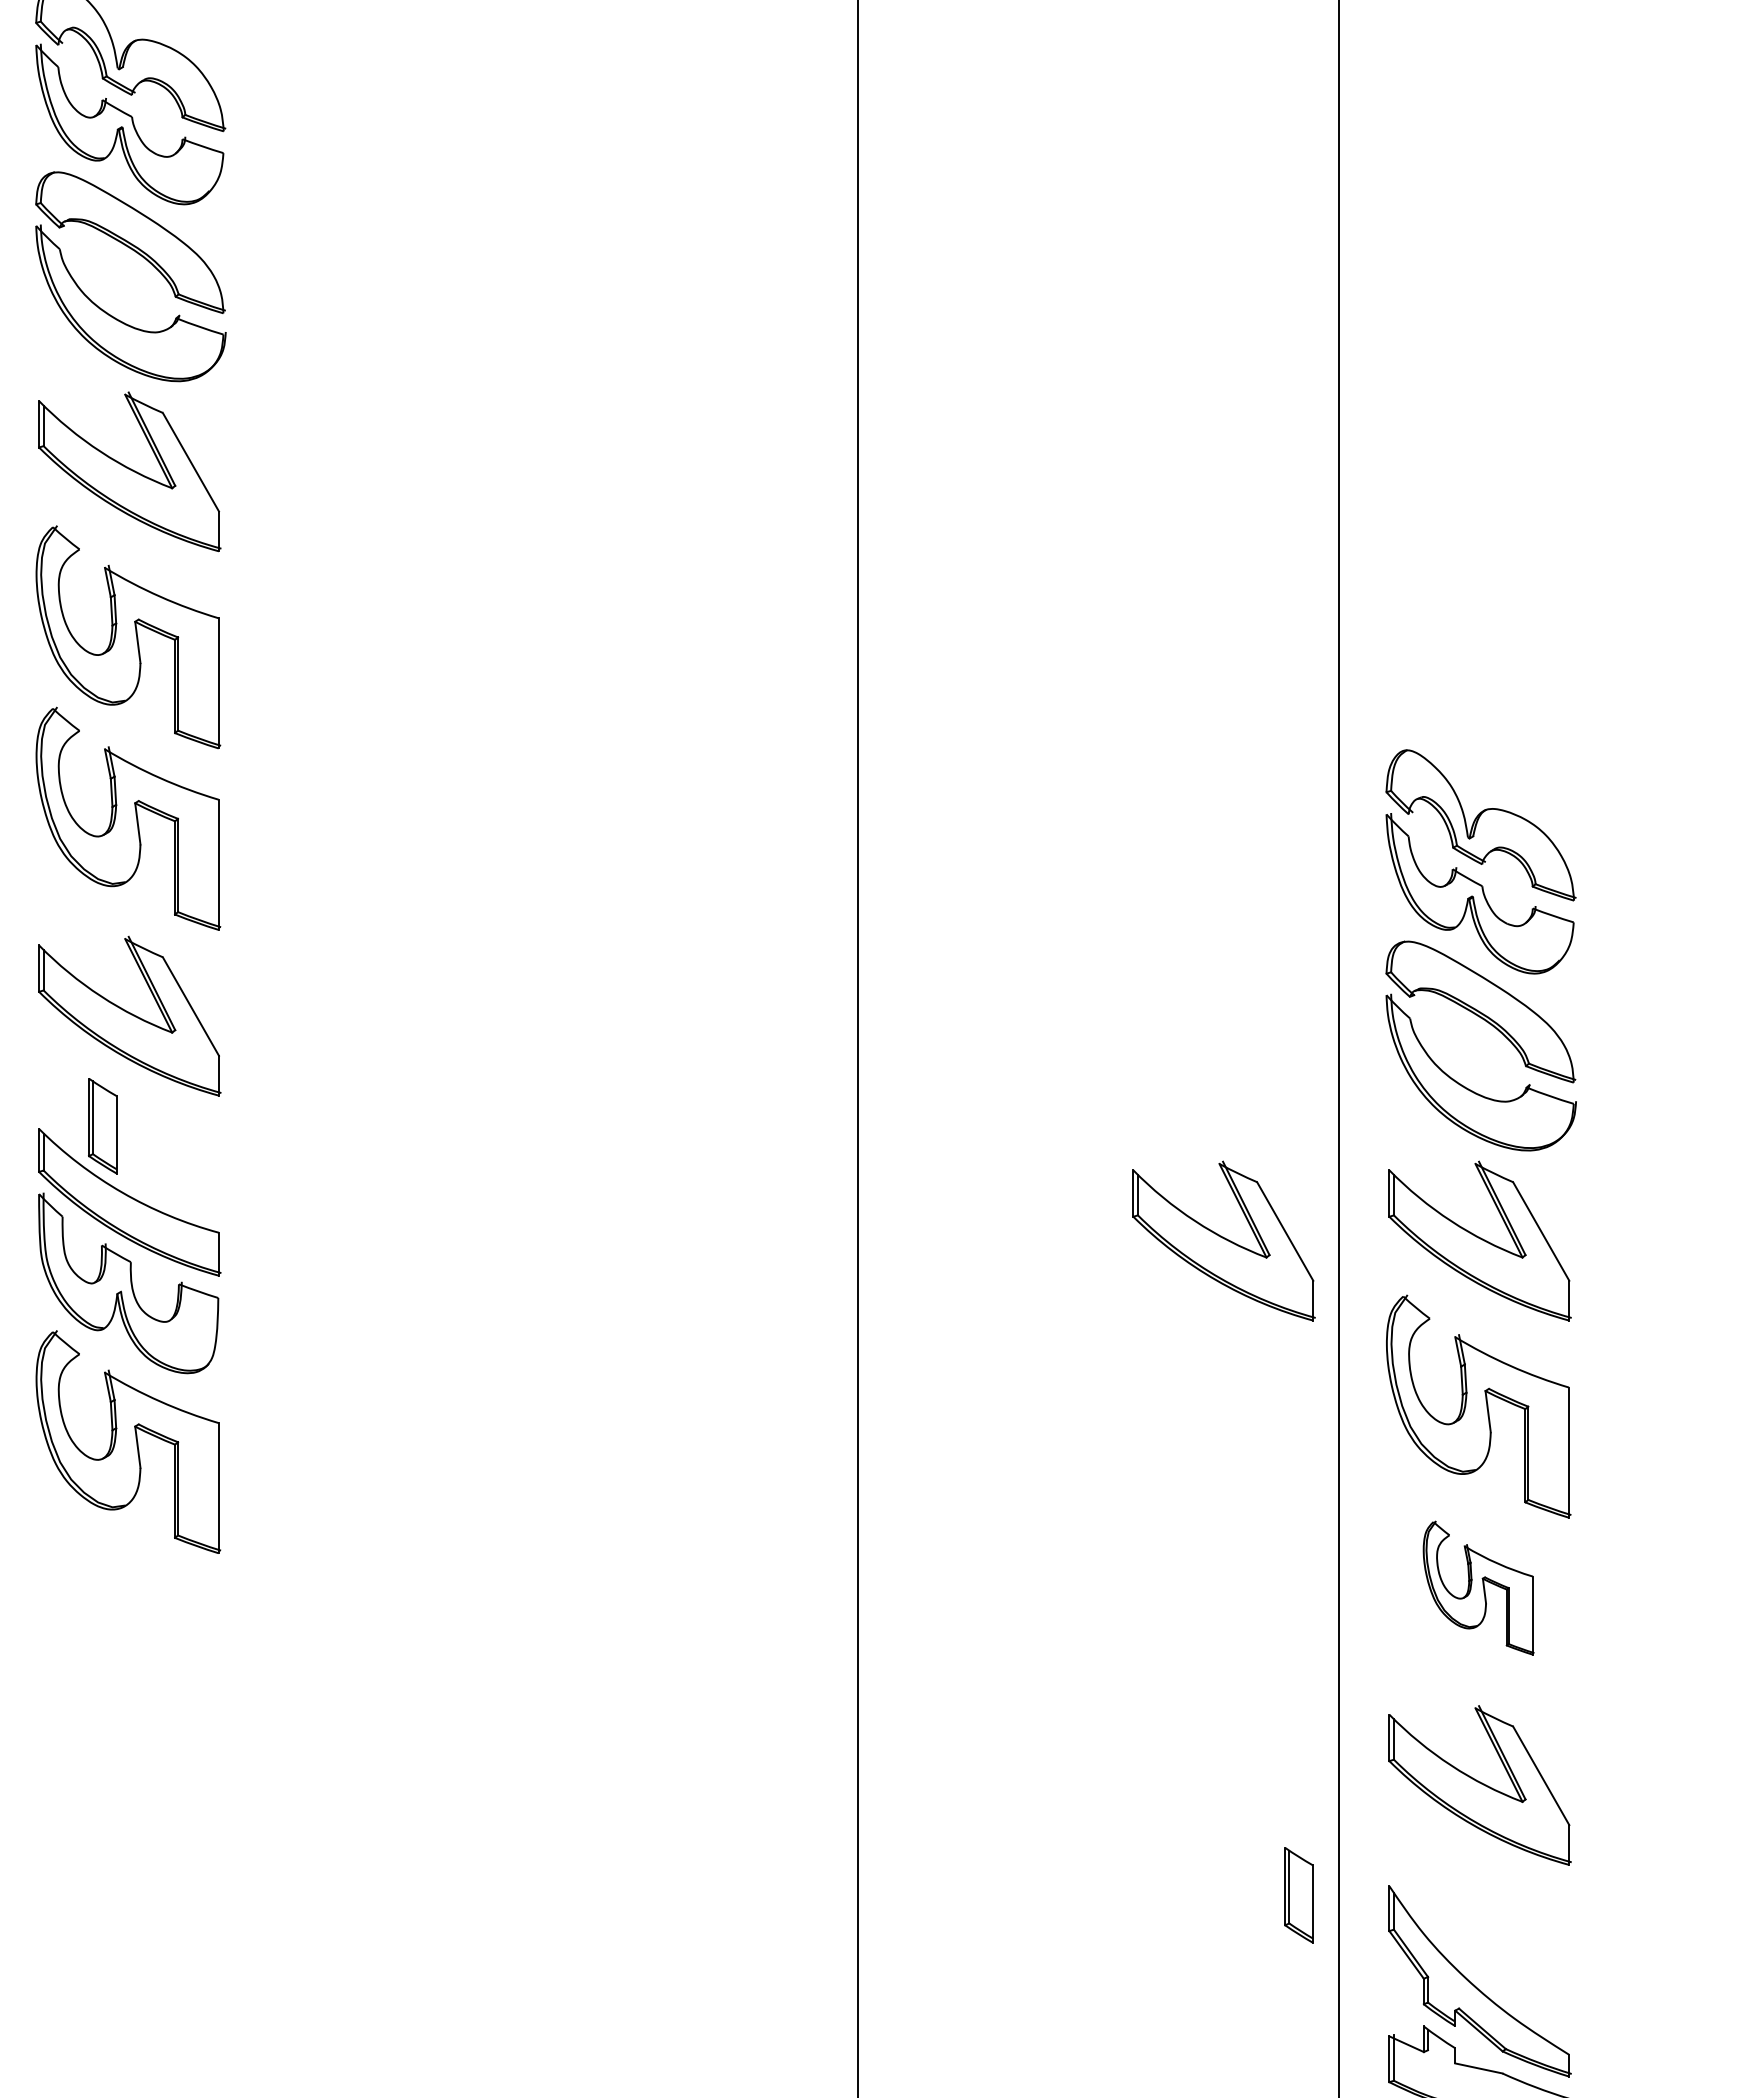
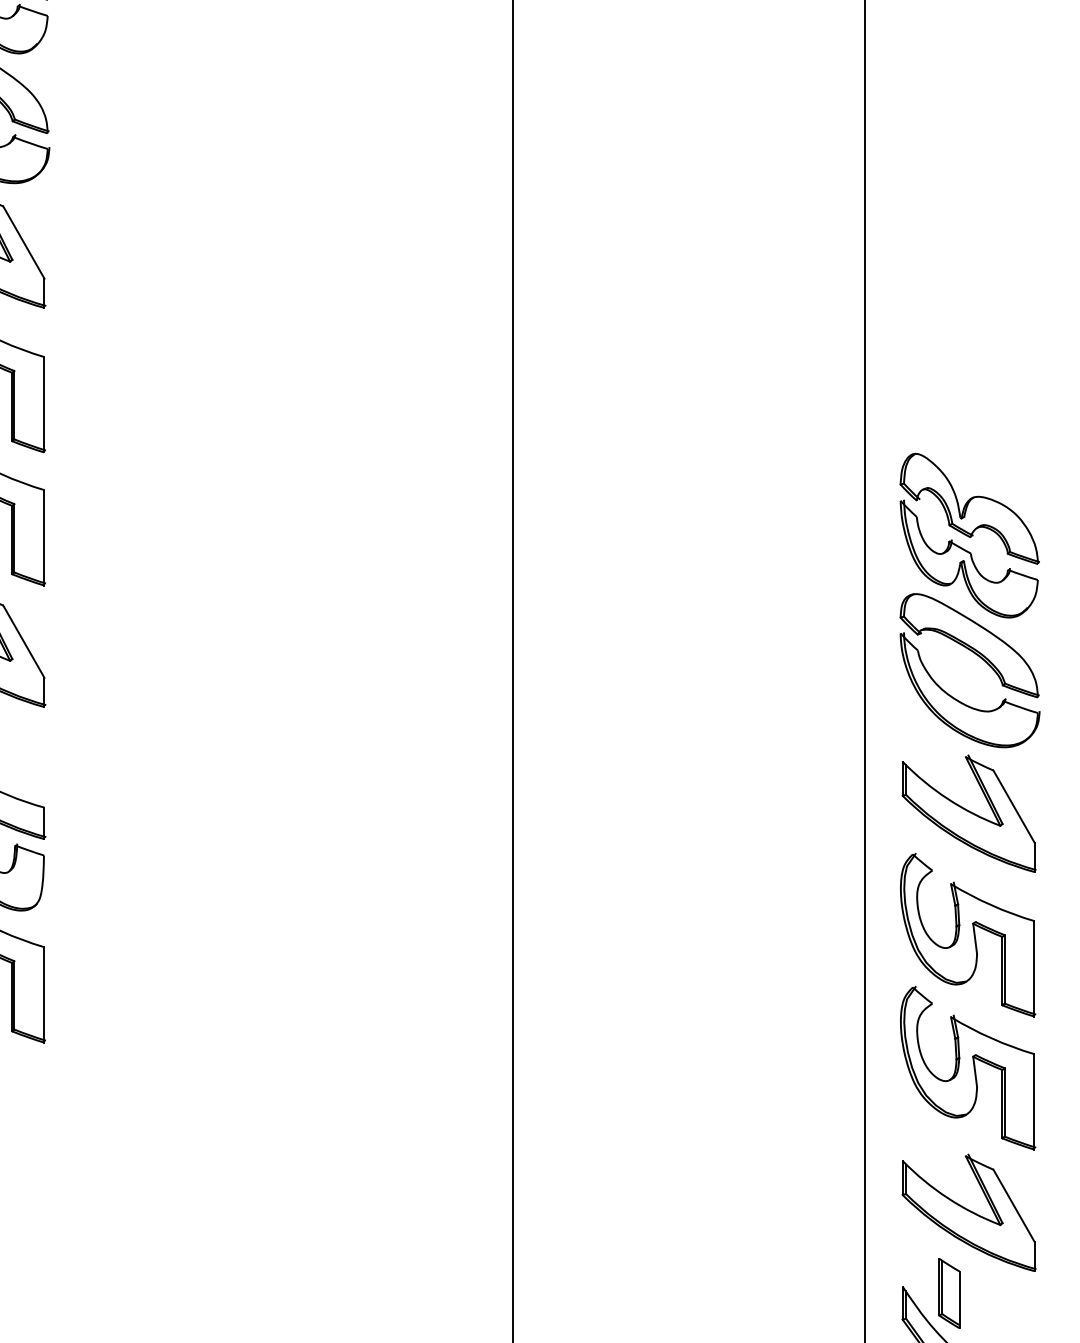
part: (1223, 1240) -> (781, 813), removed
part: (1478, 1587) -> (968, 1067), size x1.67
part: (1298, 1895) -> (949, 1293), moved

